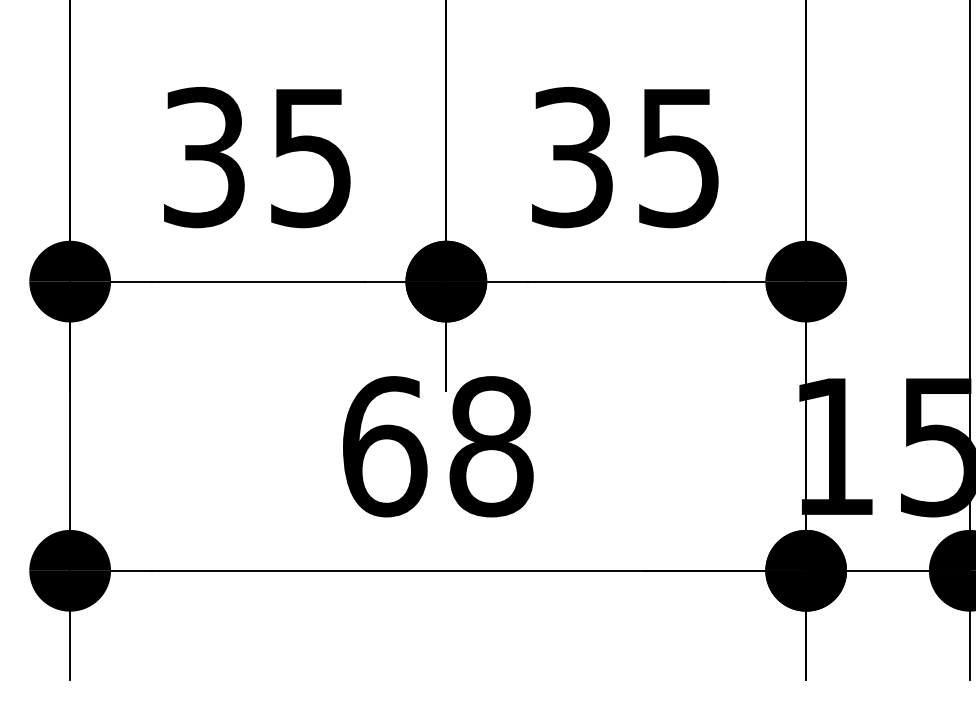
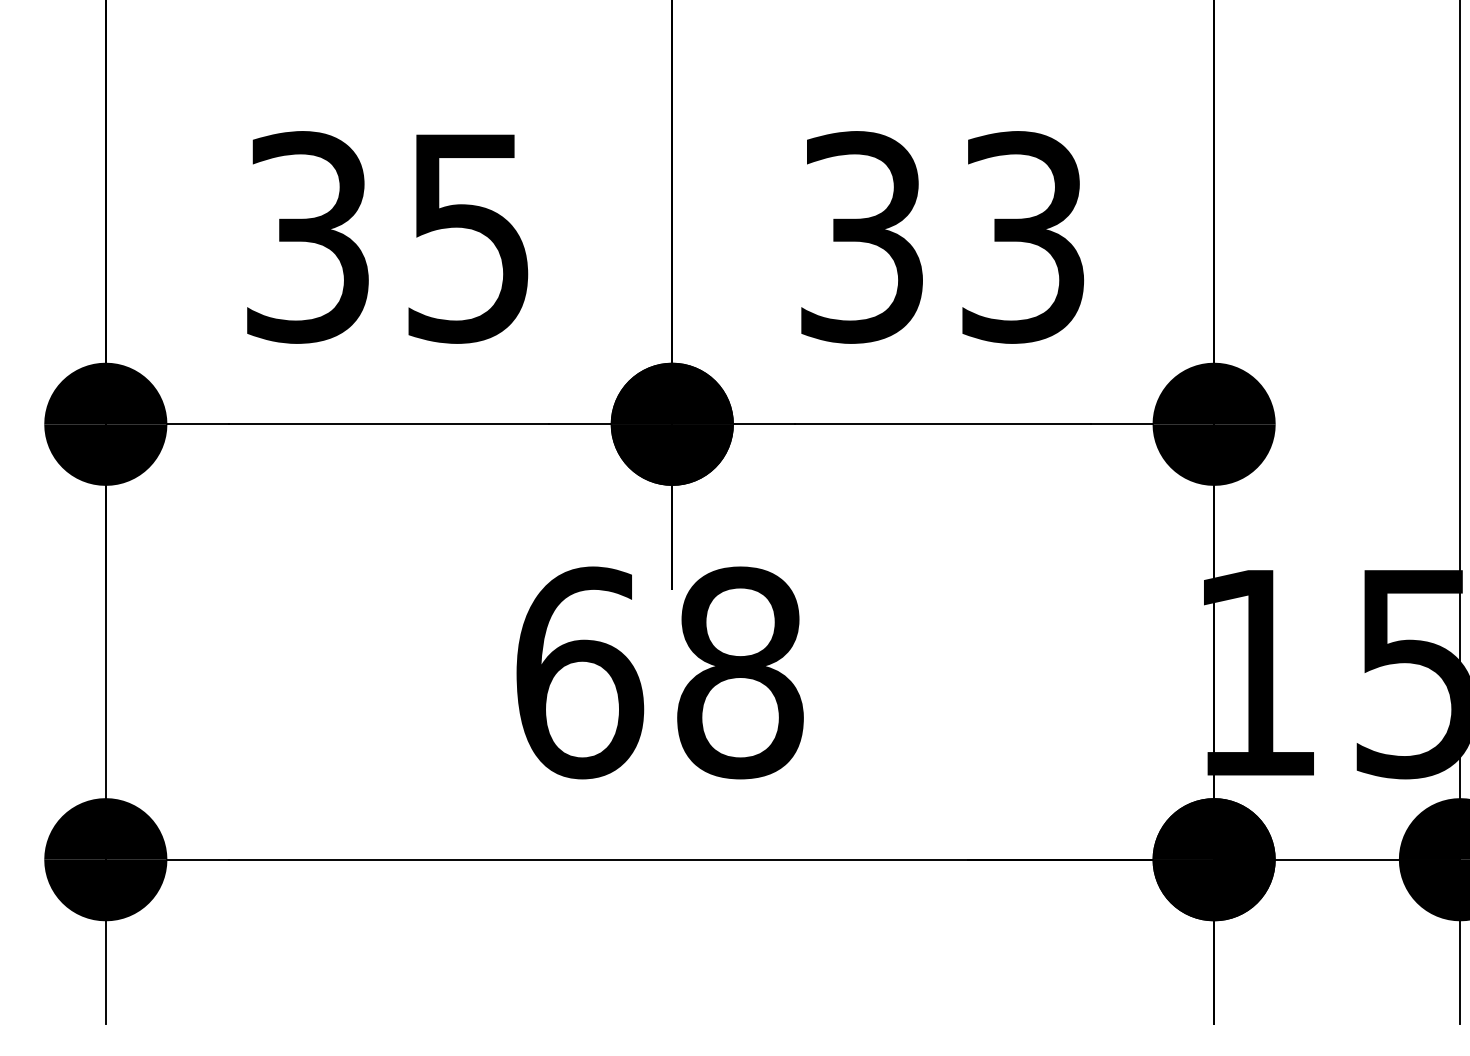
text: (679, 156) -> (1023, 235), 35 -> 33

